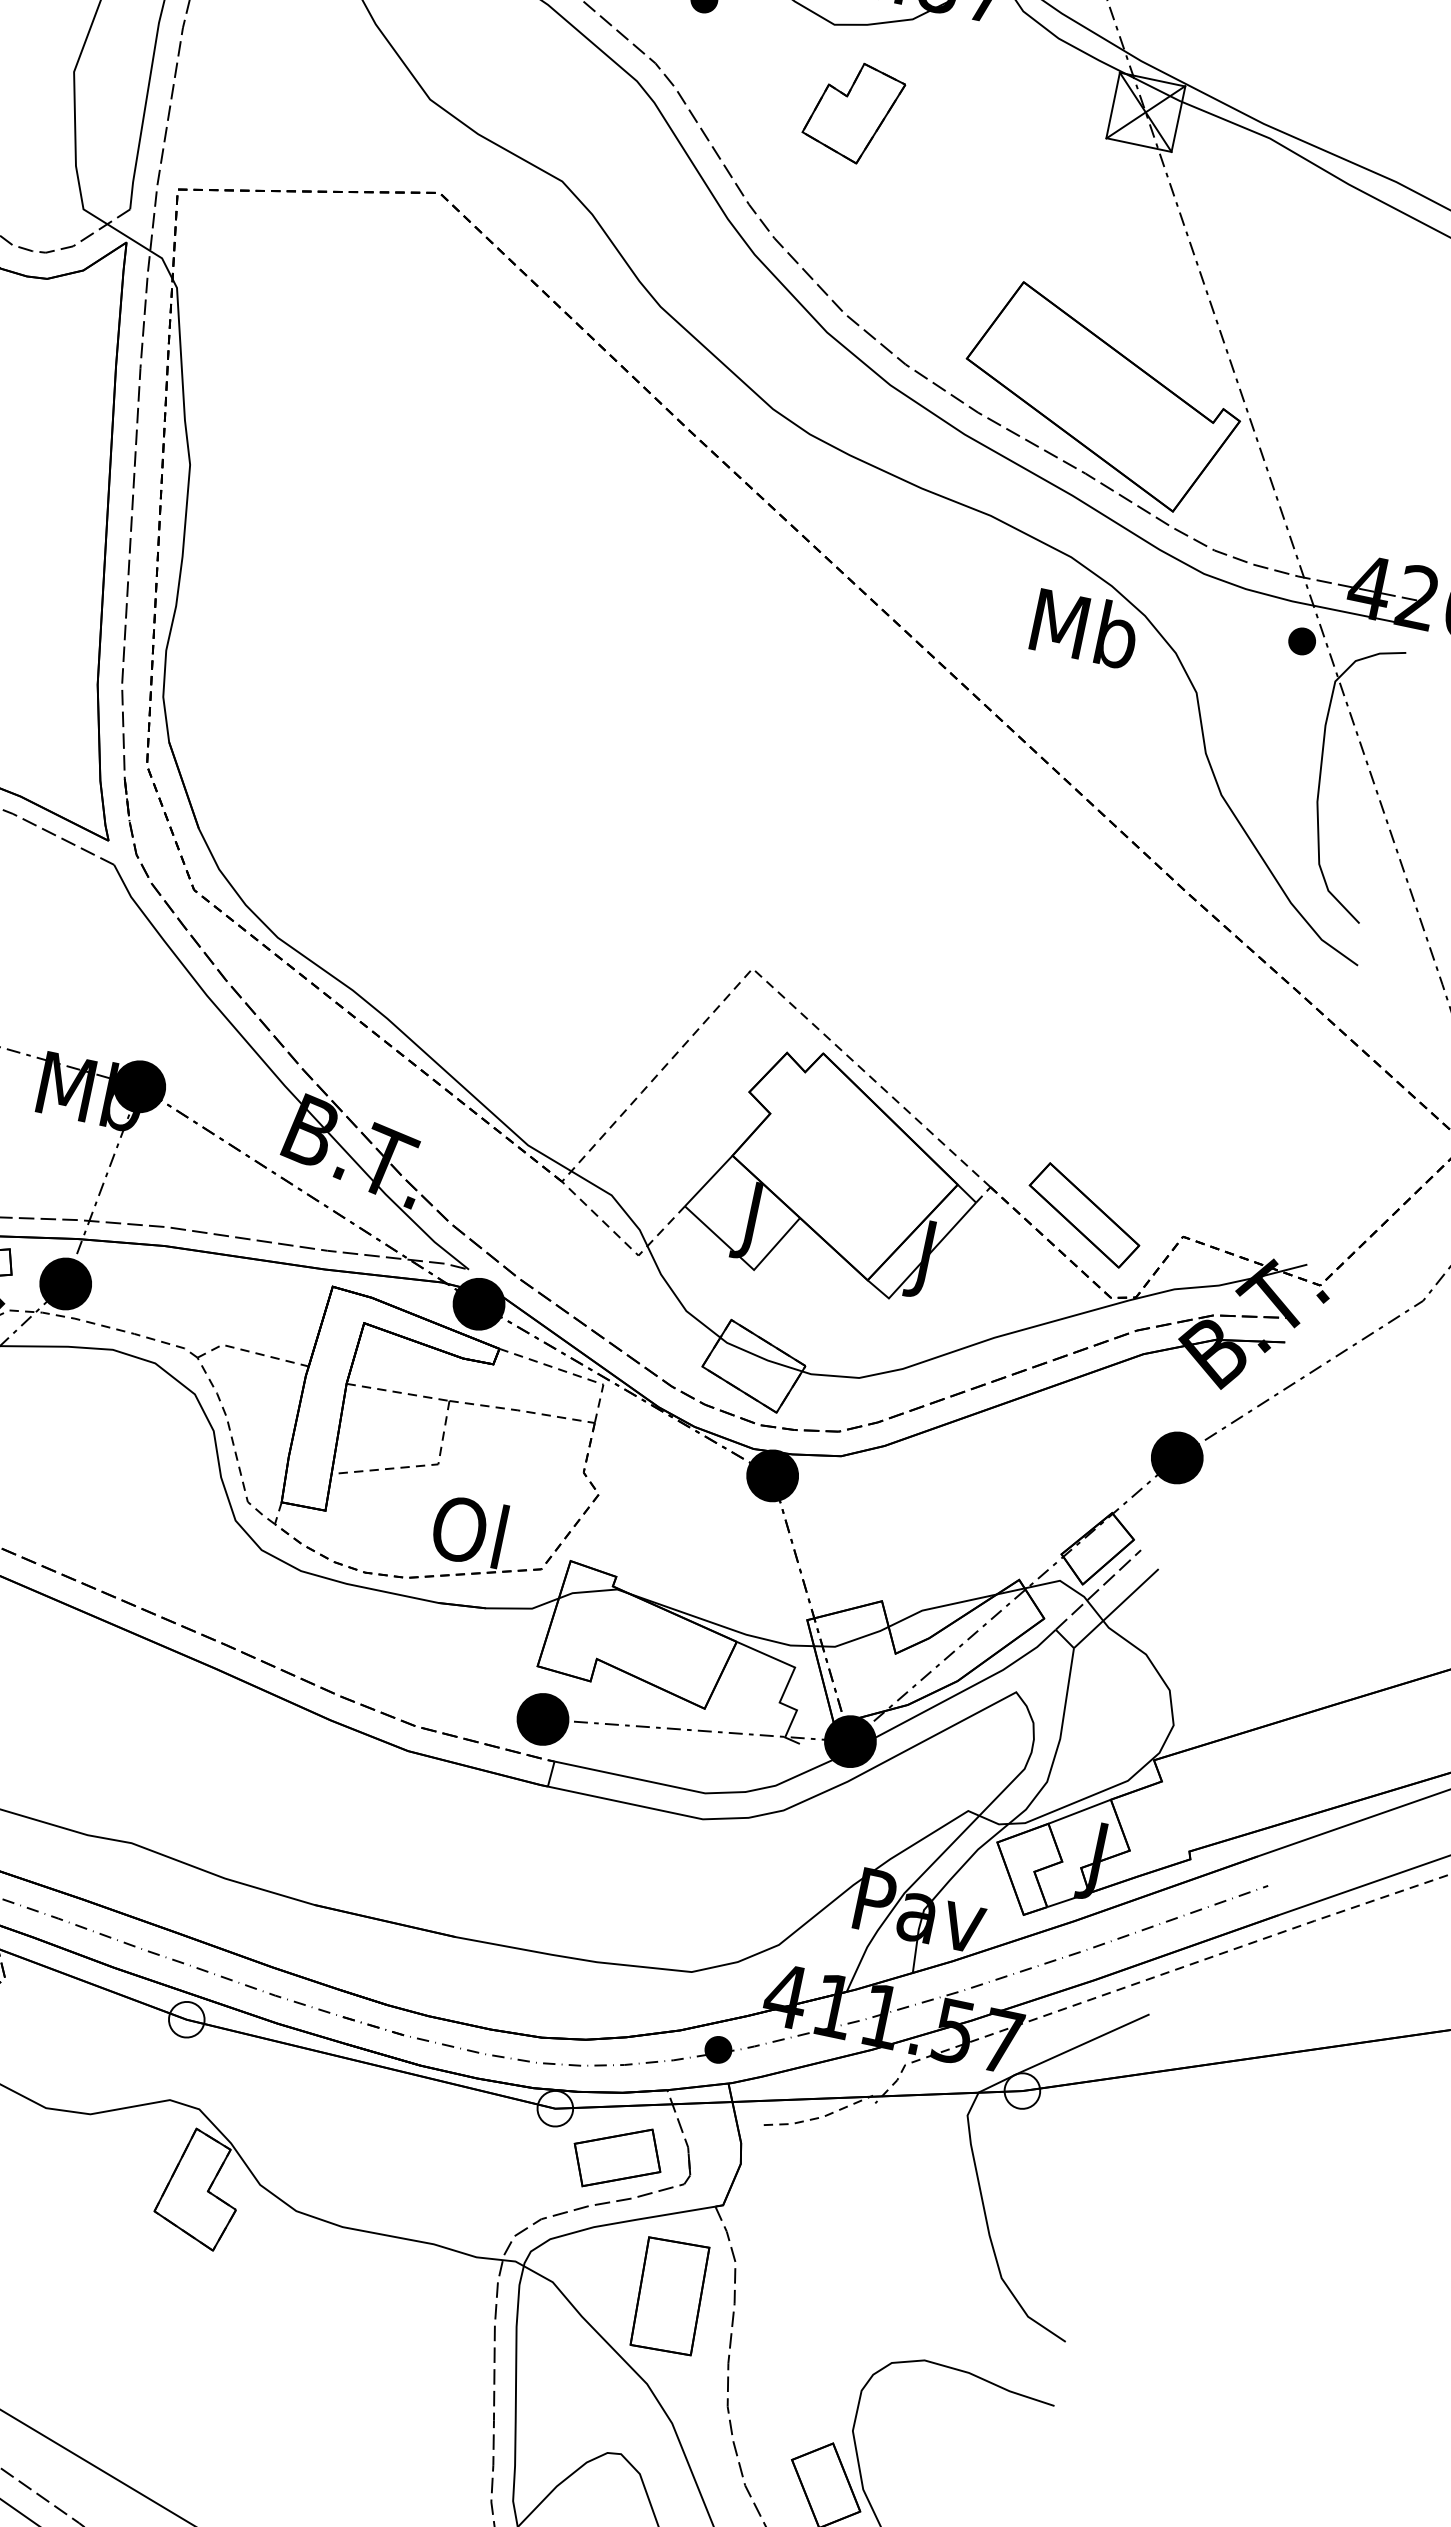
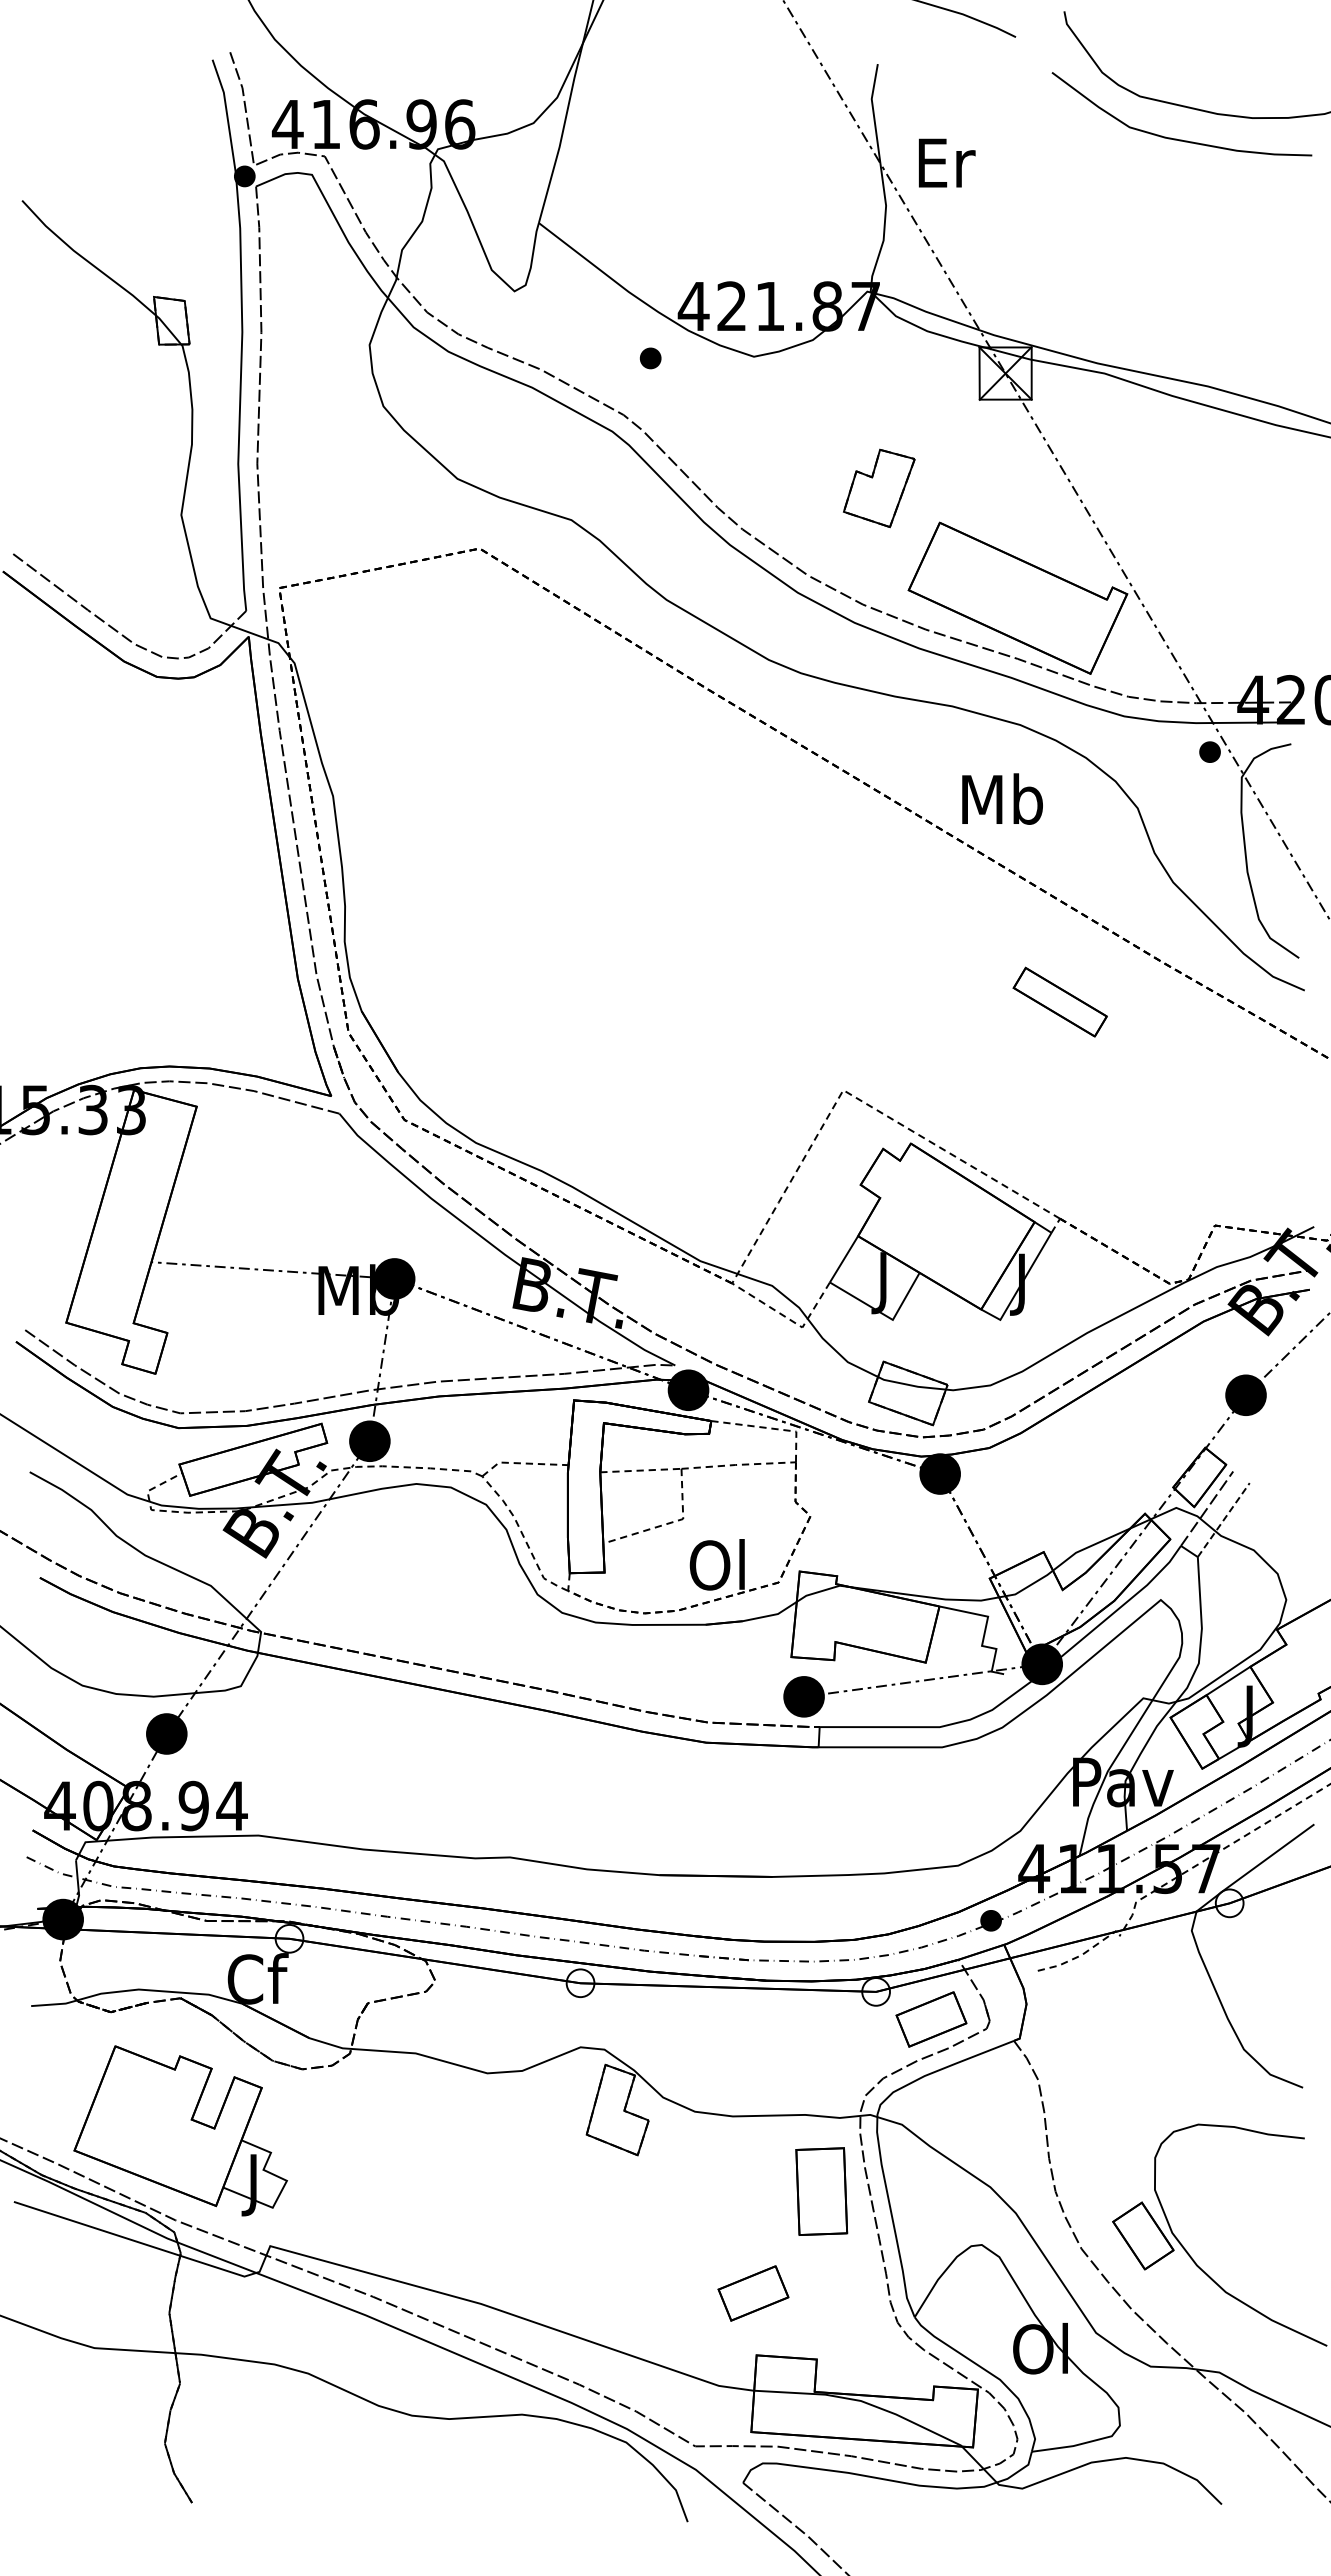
part: (853, 112) -> (879, 488), moved
text: (1085, 627) -> (1002, 798), moved
part: (1083, 1214) -> (1059, 1001), moved
line: (1117, 1608) -> (1224, 1519), solid -> dashed
part: (669, 2296) -> (821, 2191), moved
part: (321, 2454) -> (753, 2293), added

